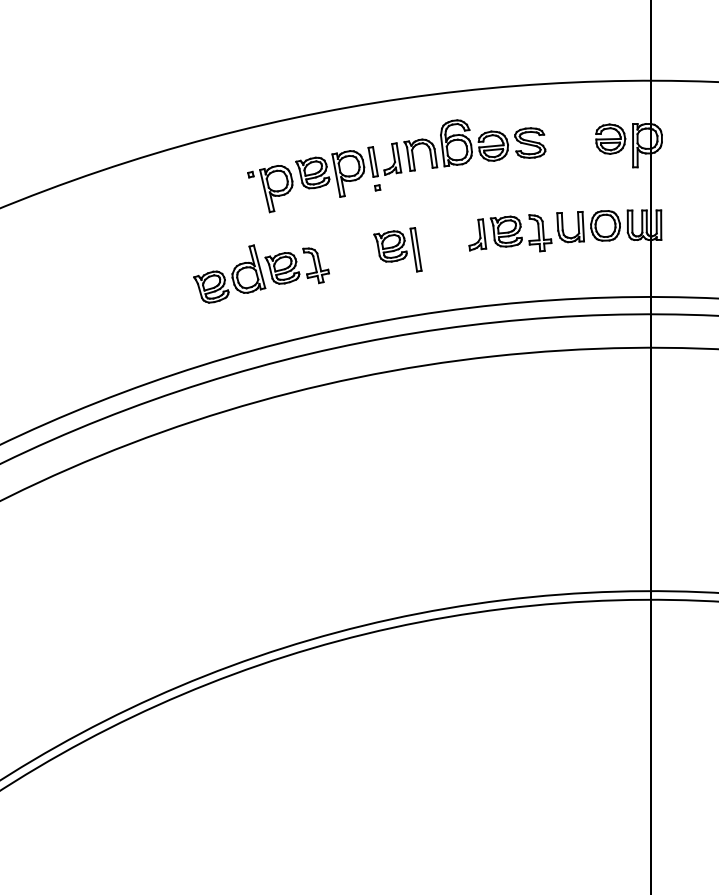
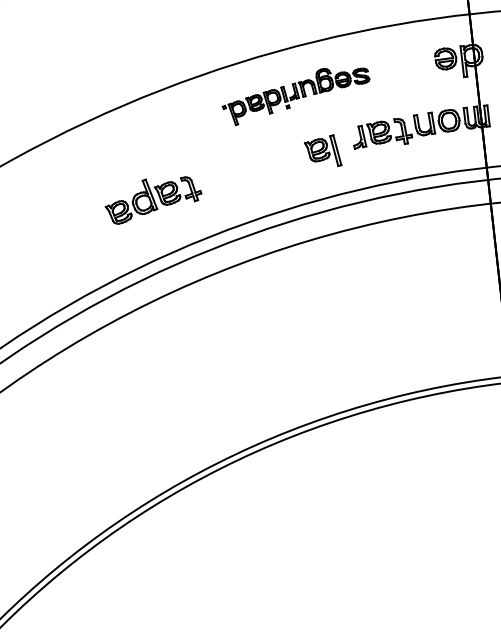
part: (396, 166) -> (296, 95), size x0.7
part: (397, 249) -> (322, 151), moved
part: (261, 273) -> (153, 198), moved

